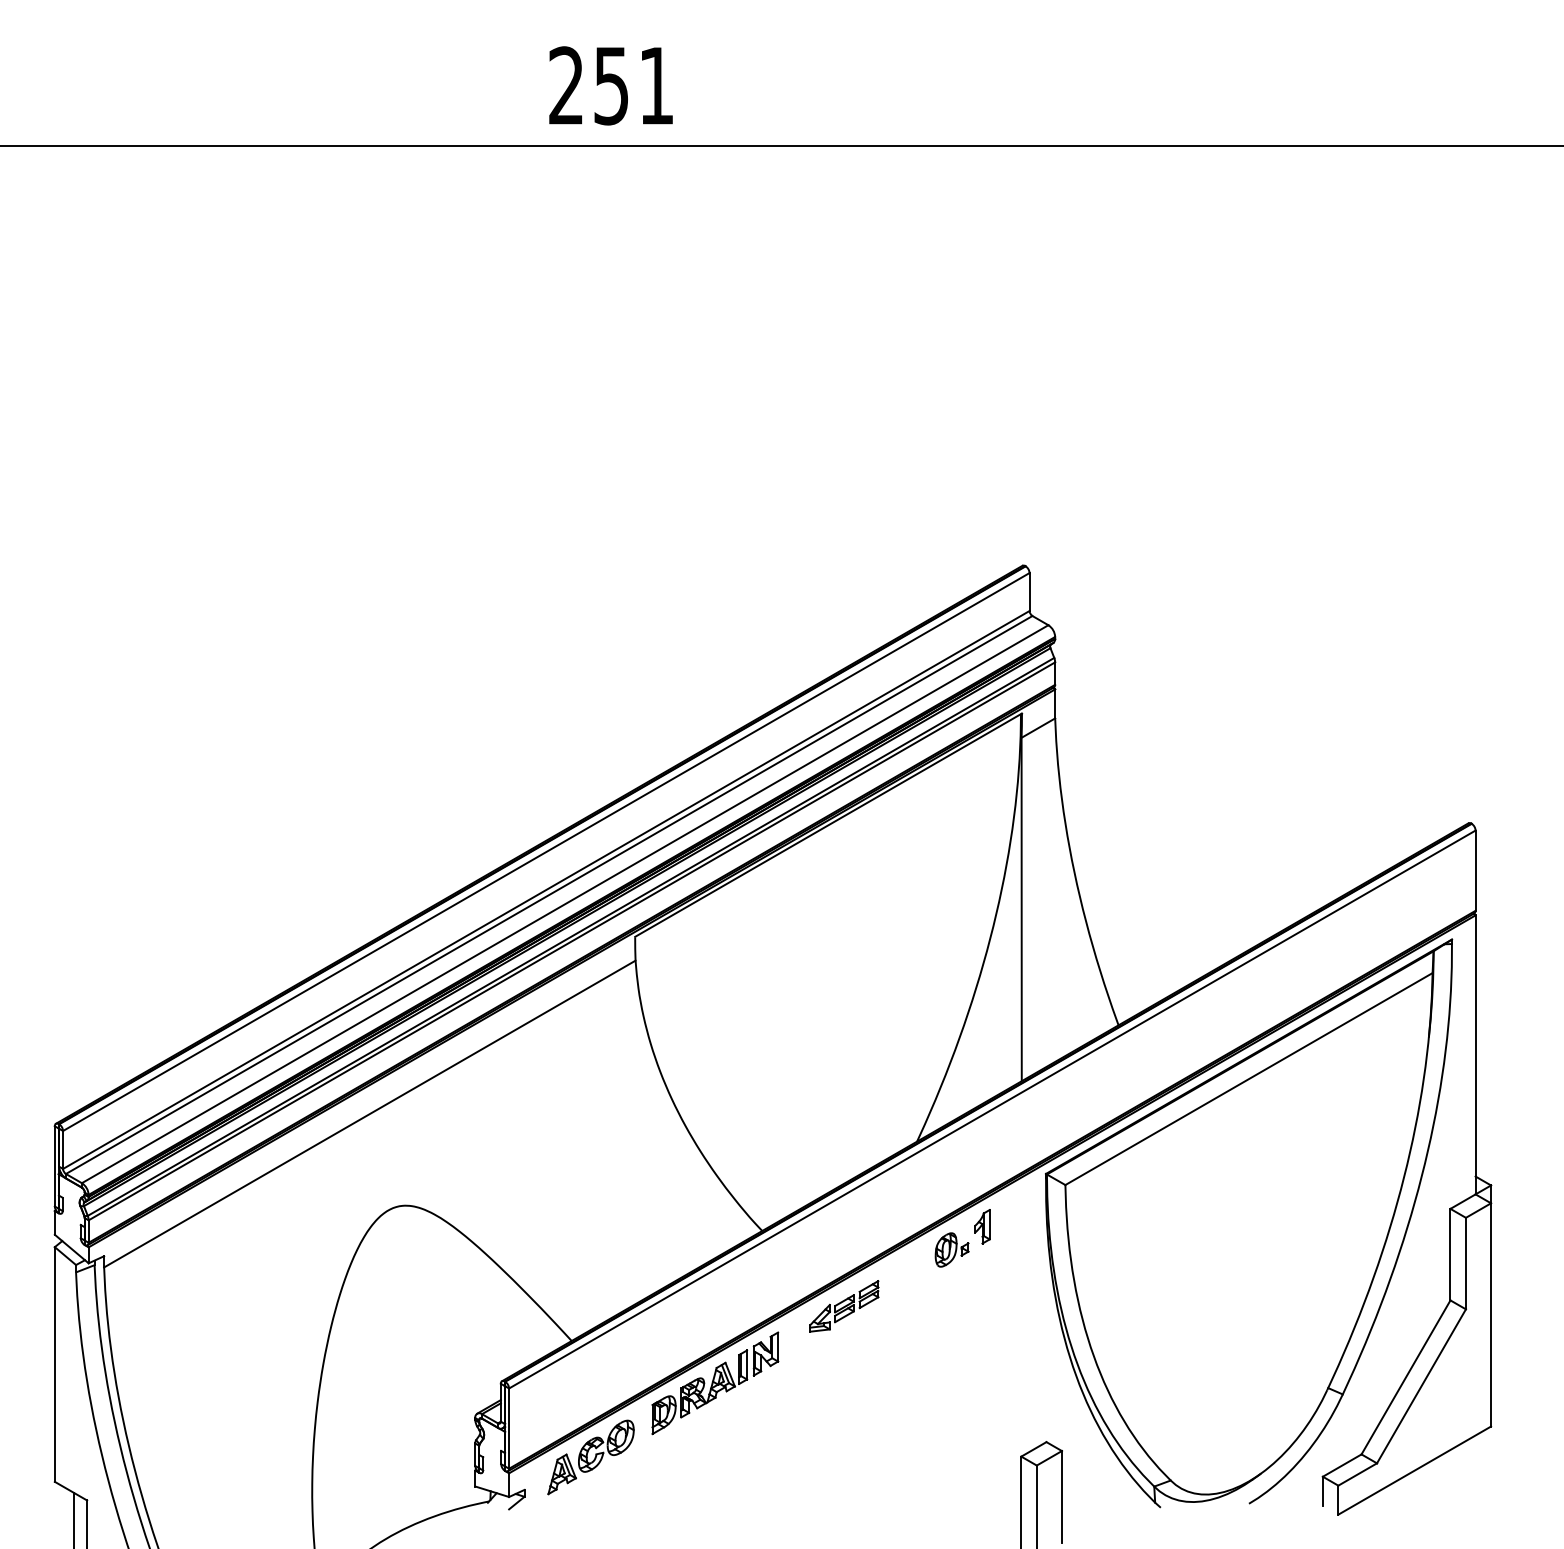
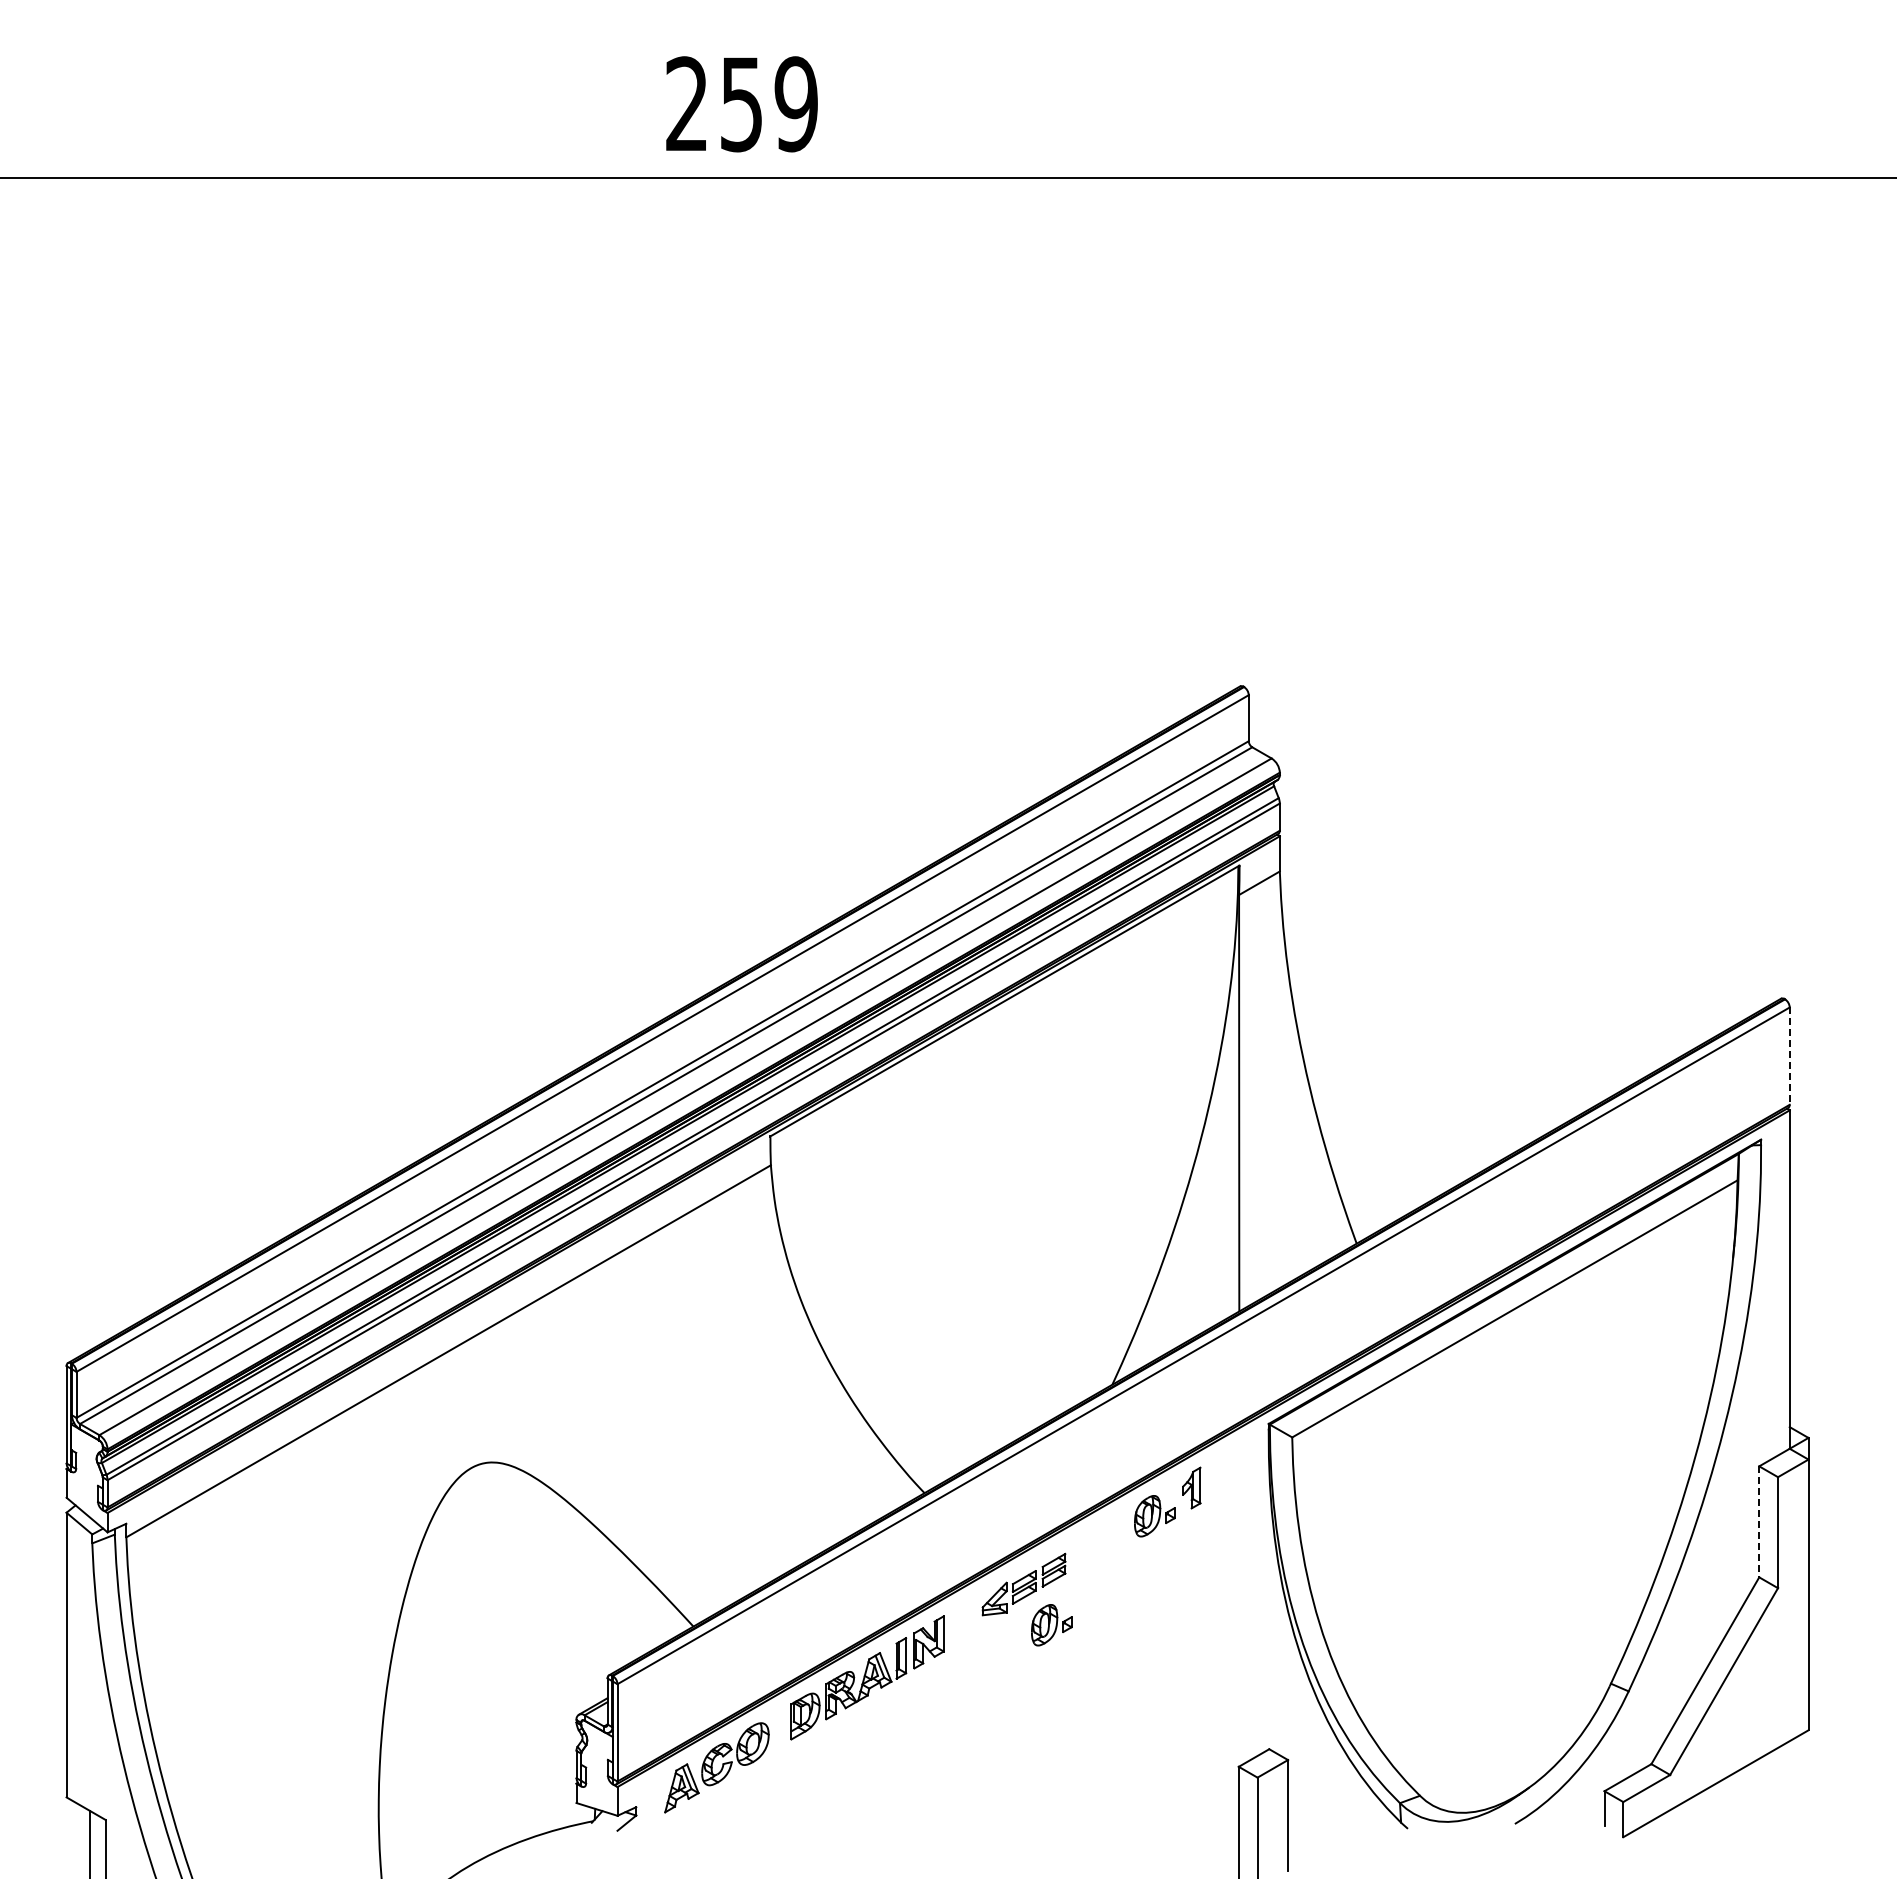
text: (655, 86) -> (795, 104), 251 -> 259
line: (1475, 870) -> (1789, 1056), solid -> dashed
line: (1450, 1255) -> (1759, 1522), solid -> dashed
part: (866, 1340) -> (1051, 1625), added

